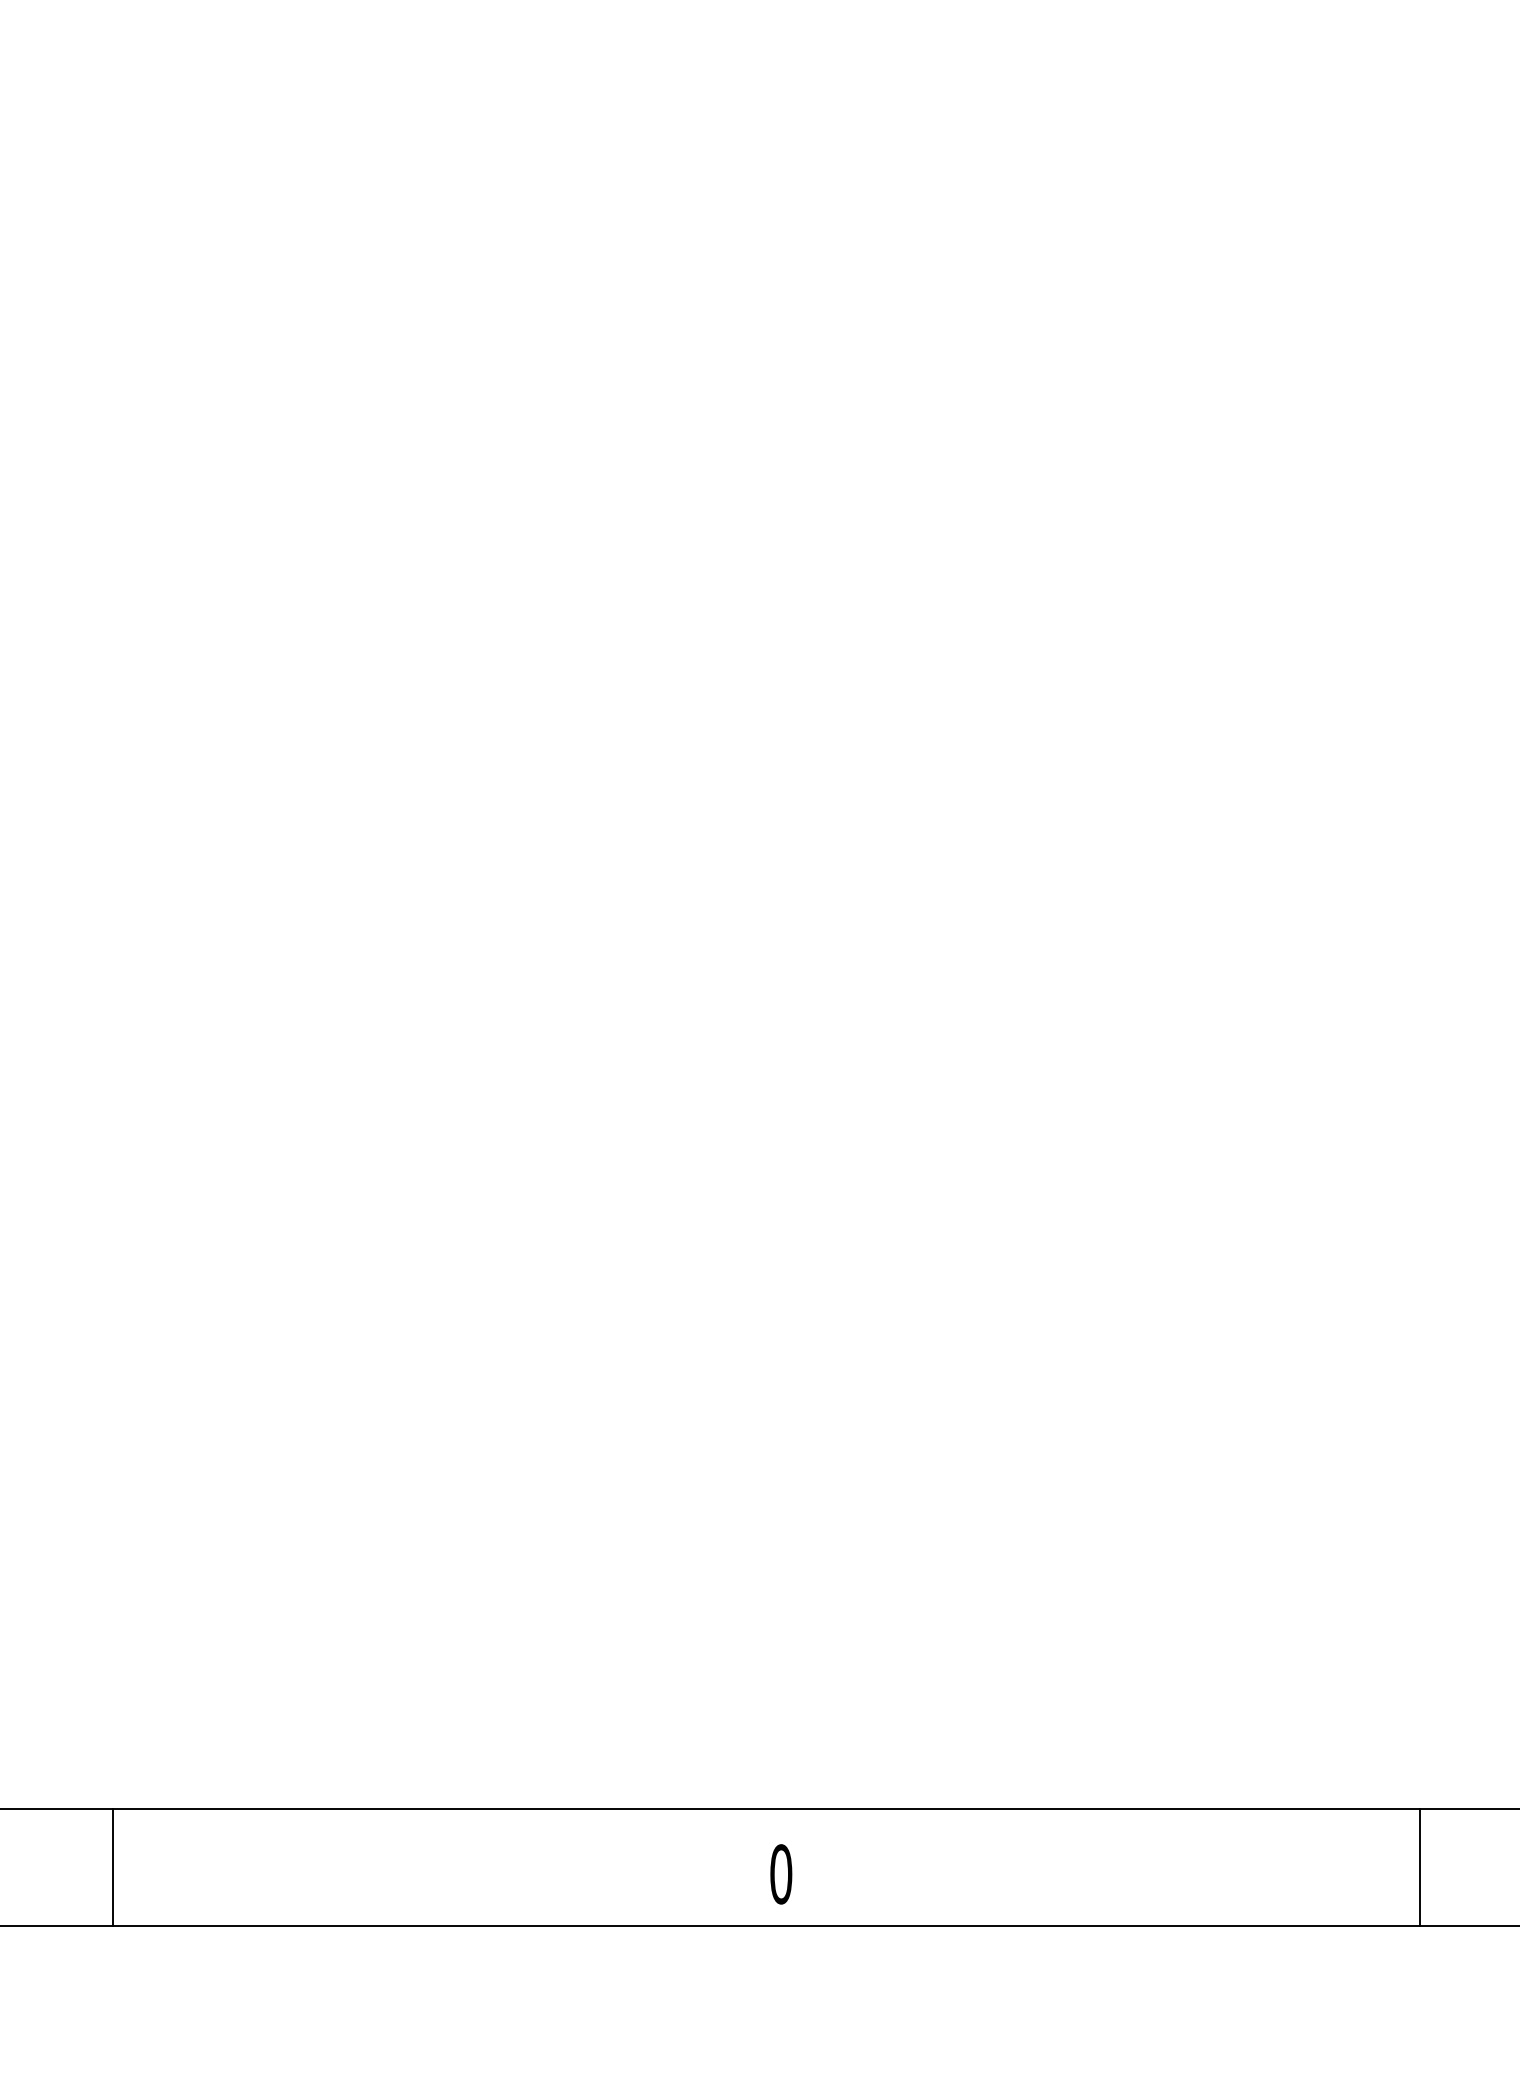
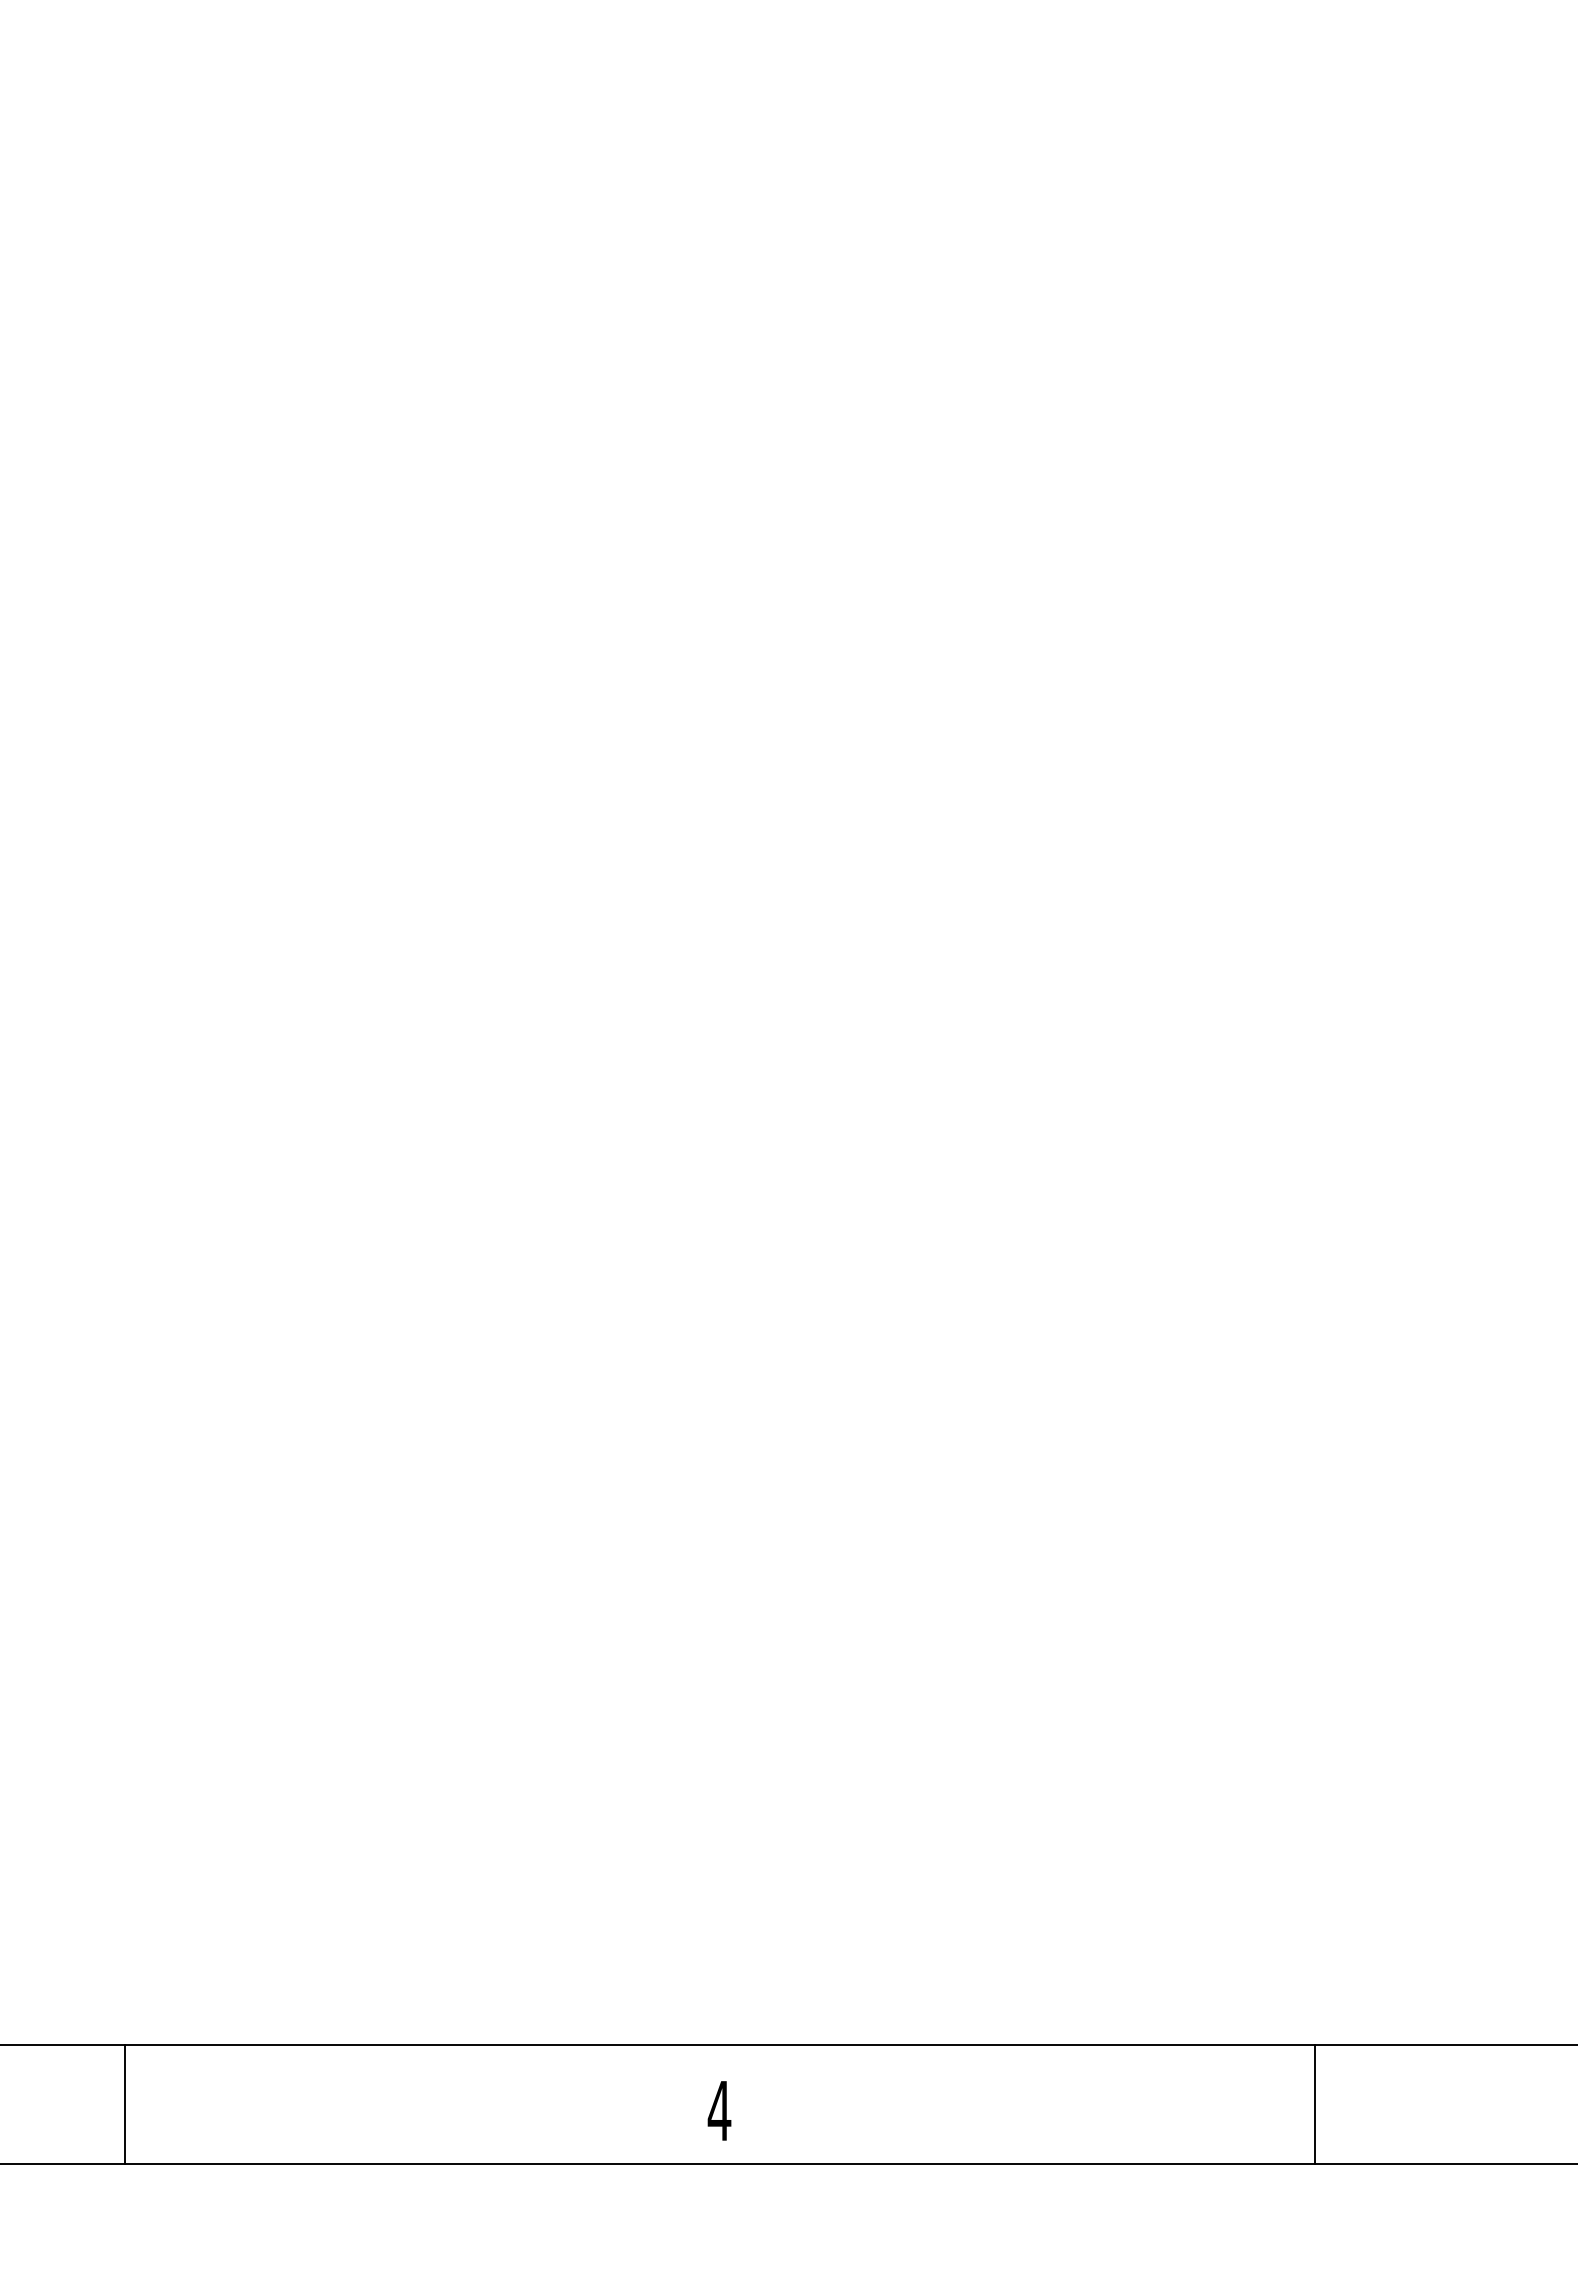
line: (112, 1867) -> (124, 2103), moved
line: (1419, 1867) -> (1315, 2103), moved
text: (781, 1873) -> (719, 2110), 0 -> 4

